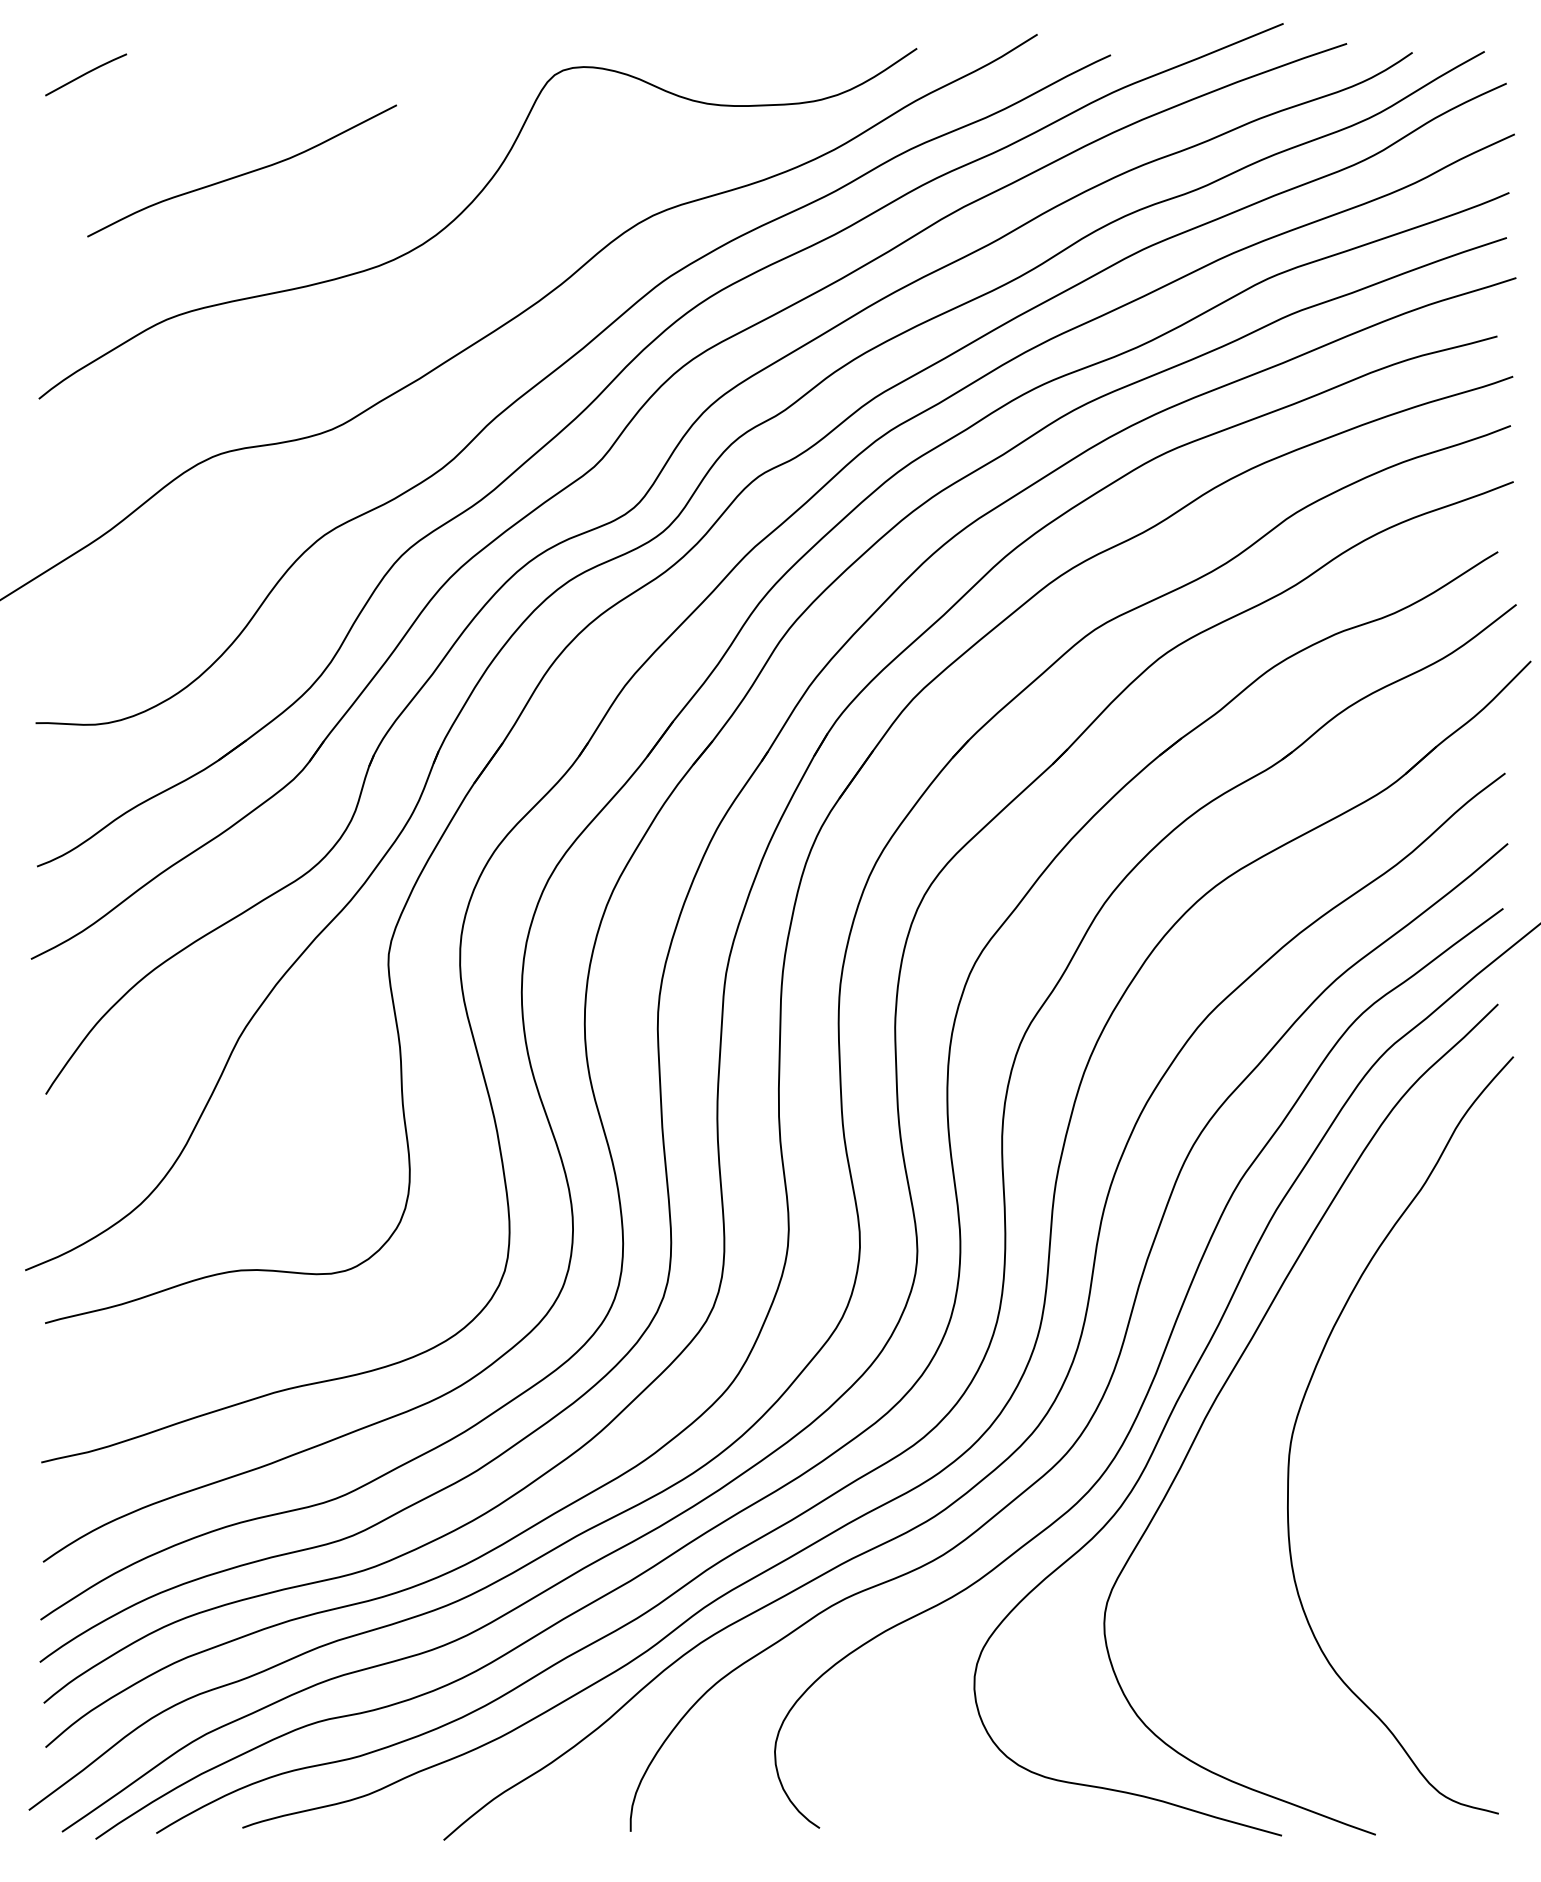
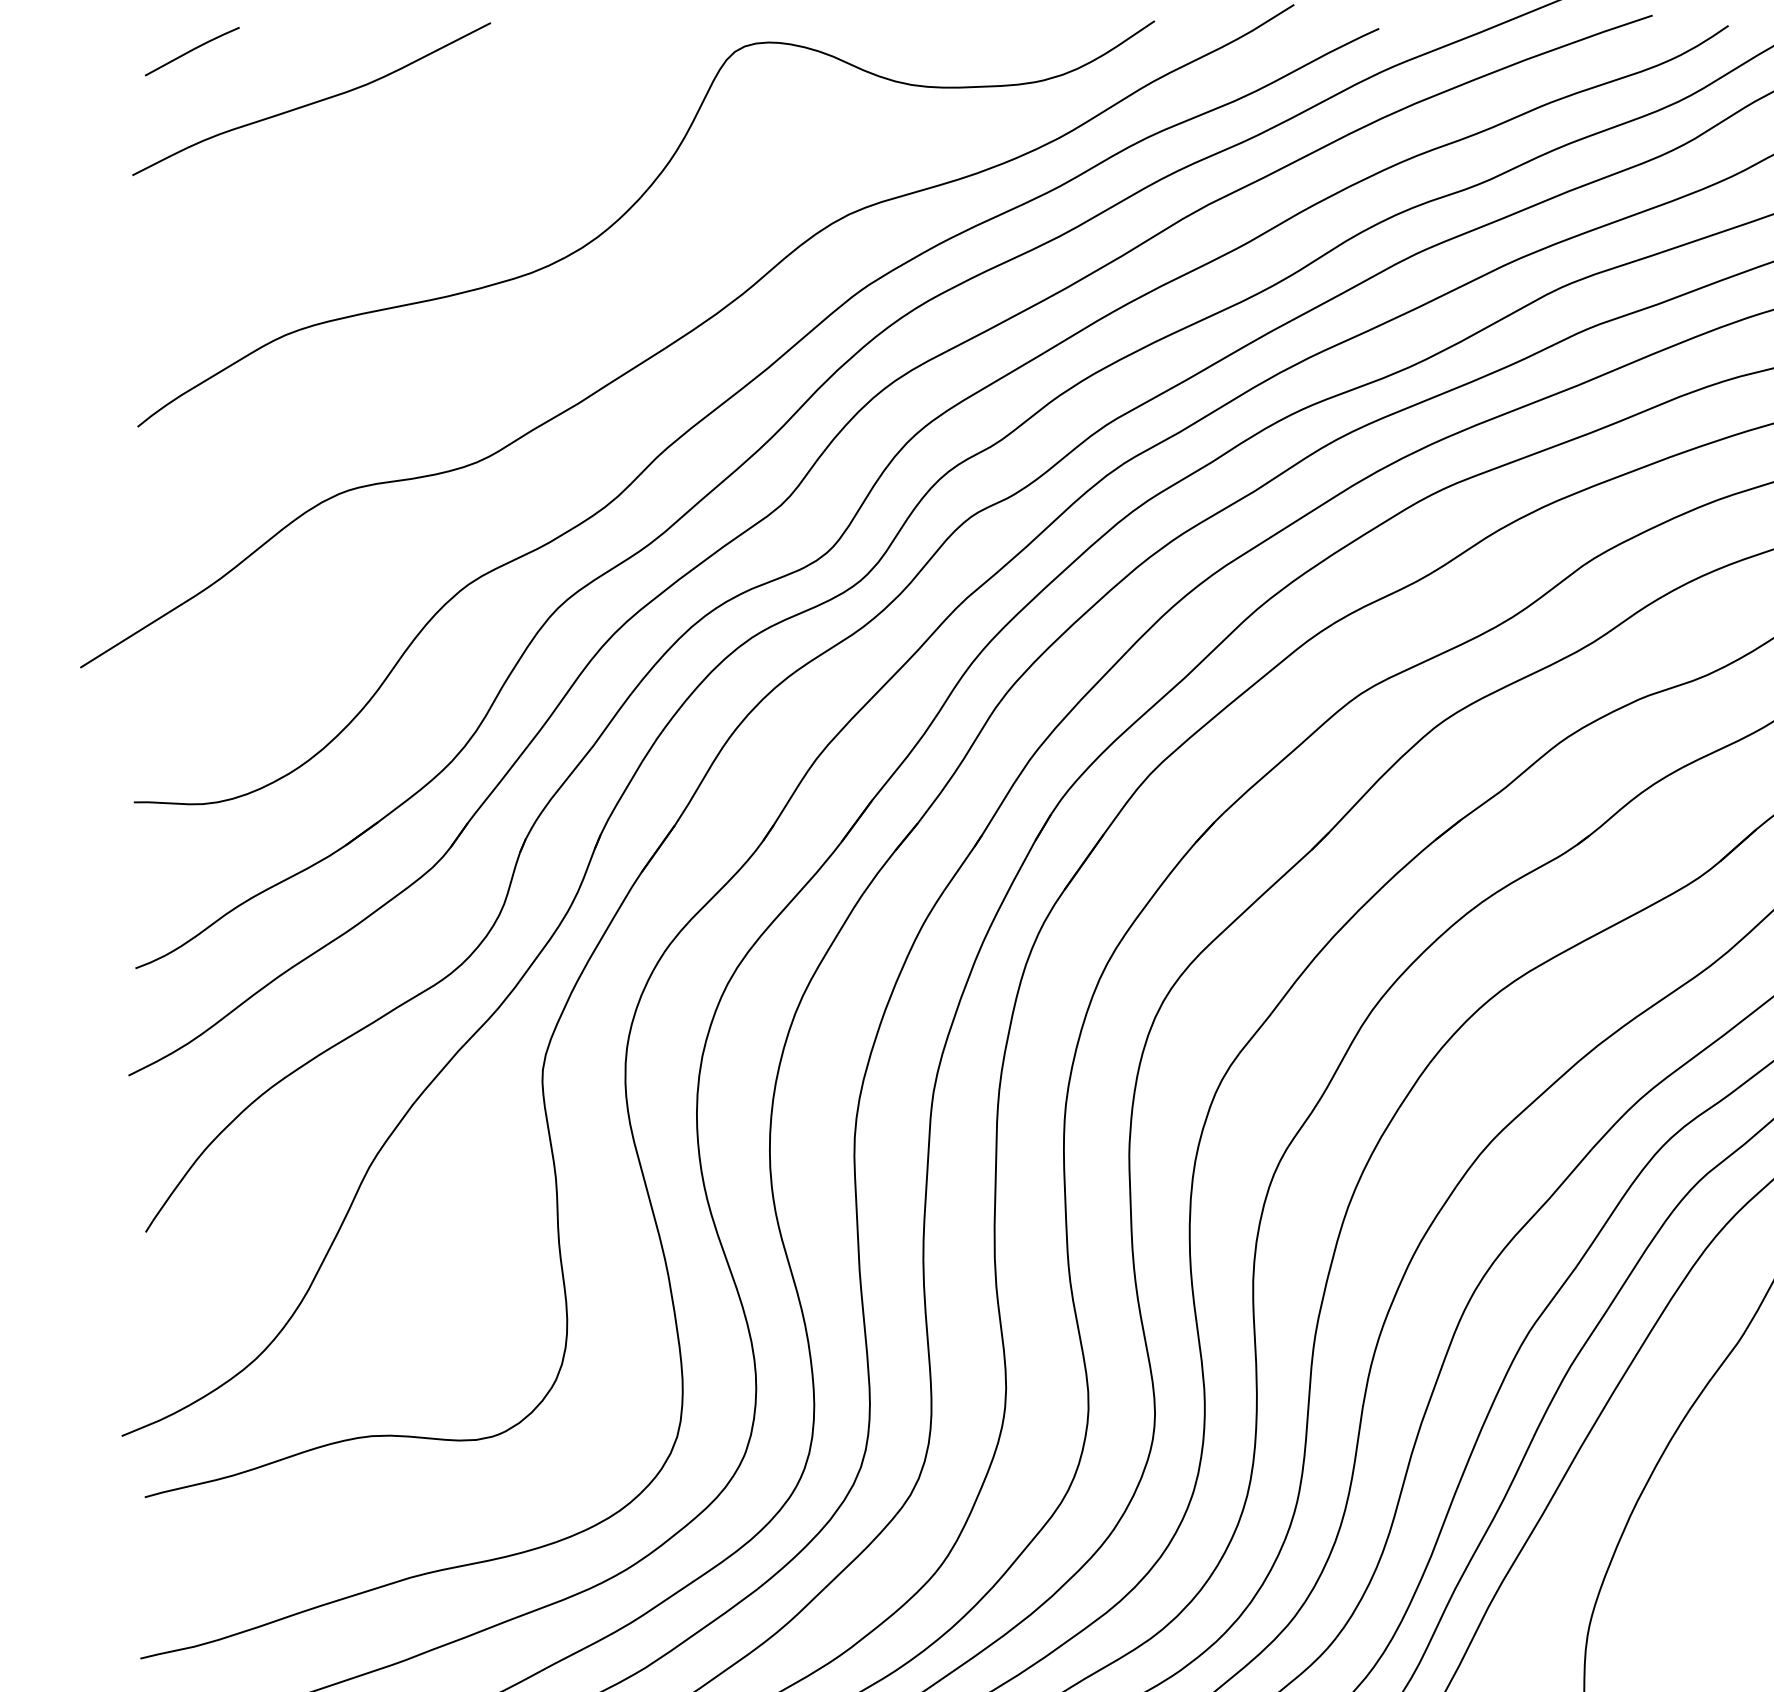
curve: (242, 173) -> (312, 102), moved

